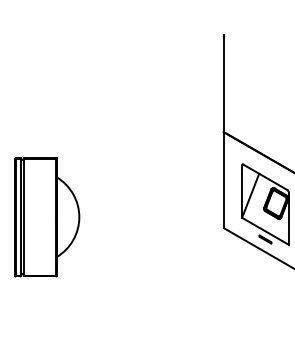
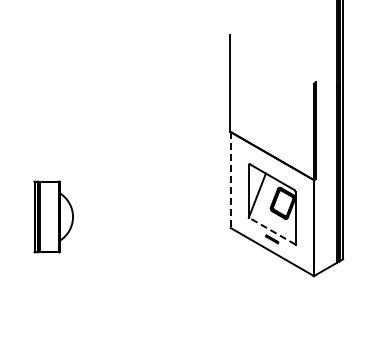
line: (223, 180) -> (230, 180), solid -> dashed
part: (46, 216) -> (53, 216), size x0.6
line: (265, 231) -> (272, 231), solid -> dashed

